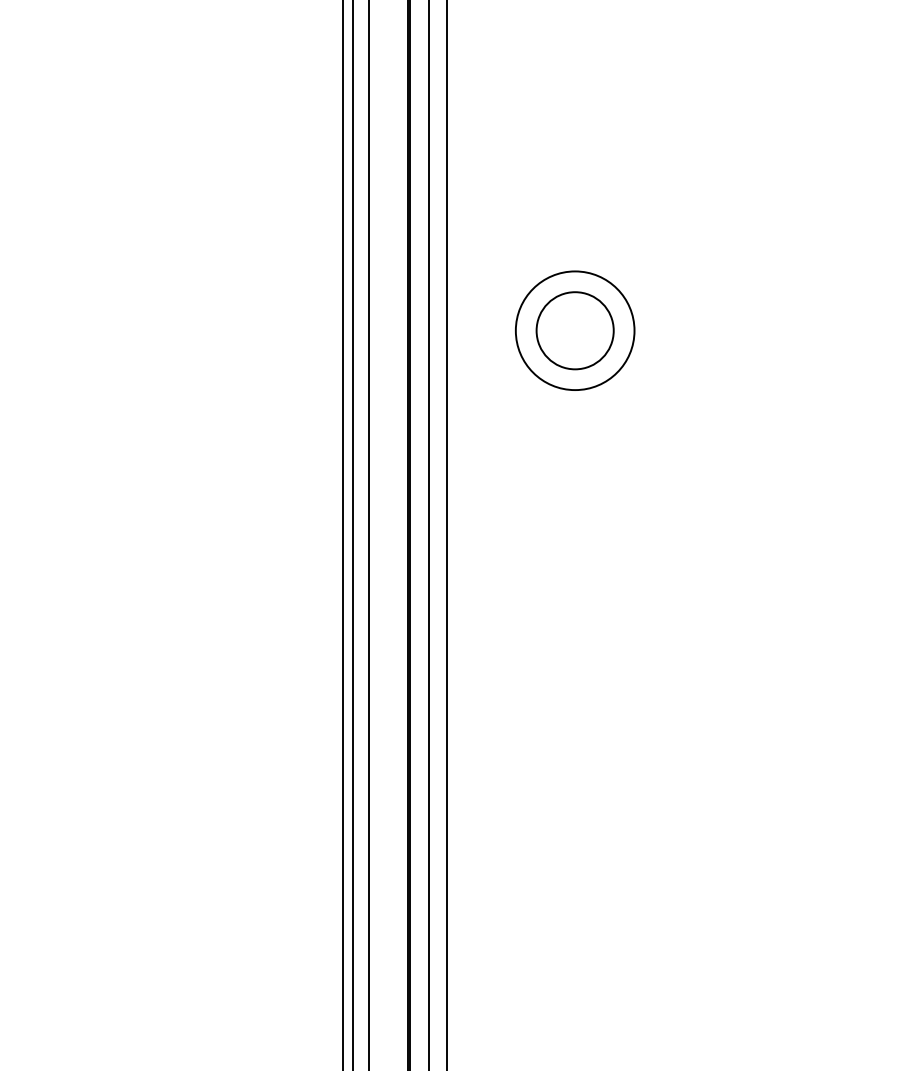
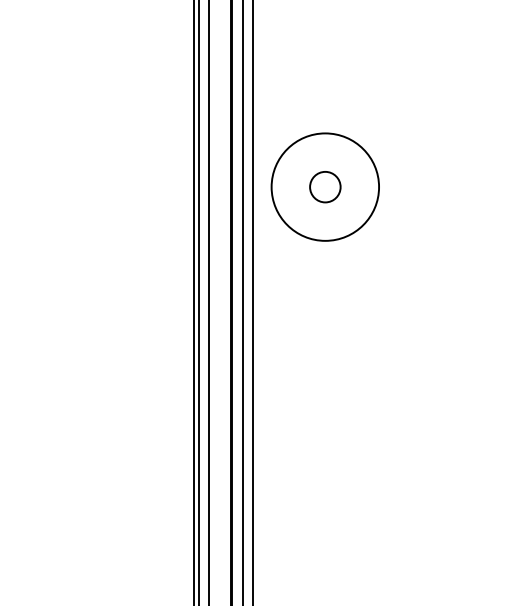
circle: (573, 329) -> (324, 186), size x1.6
circle: (575, 329) -> (325, 186), size x0.7

